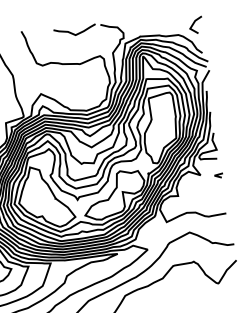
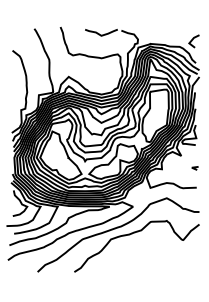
line: (218, 176) -> (194, 168), moved

